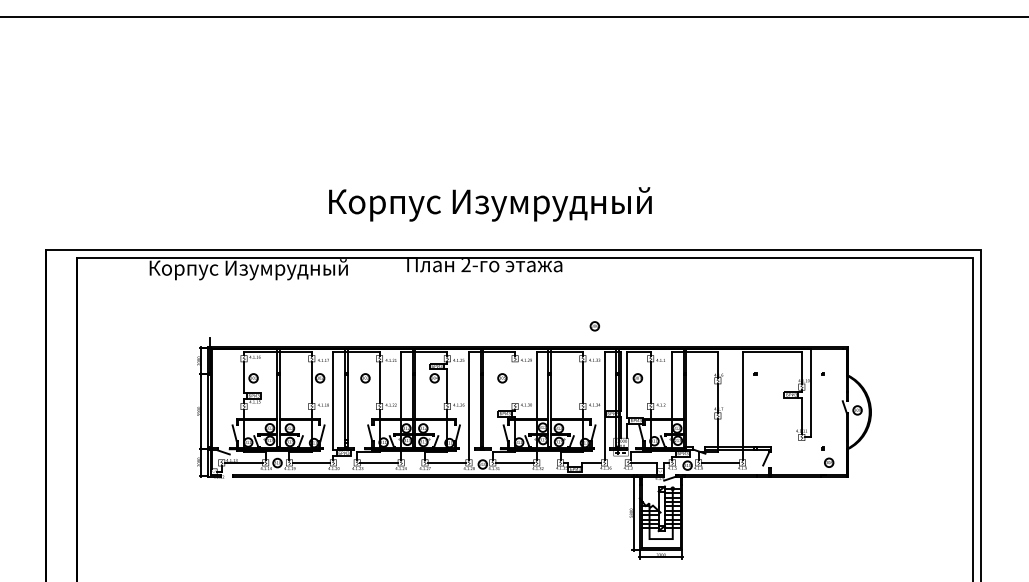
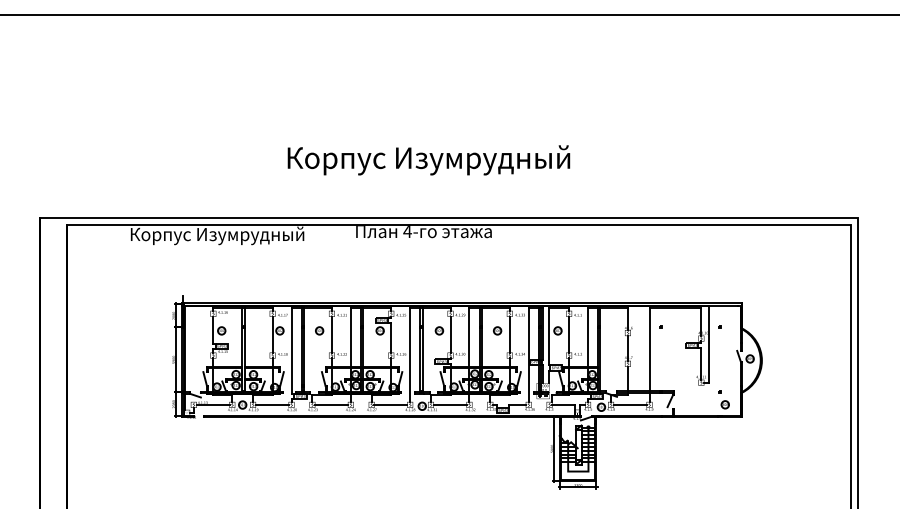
text: (490, 204) -> (429, 160), moved
text: (466, 265) -> (408, 232), 2- -> 4-
part: (594, 326) -> (497, 331), moved
line: (515, 382) -> (450, 334), added

